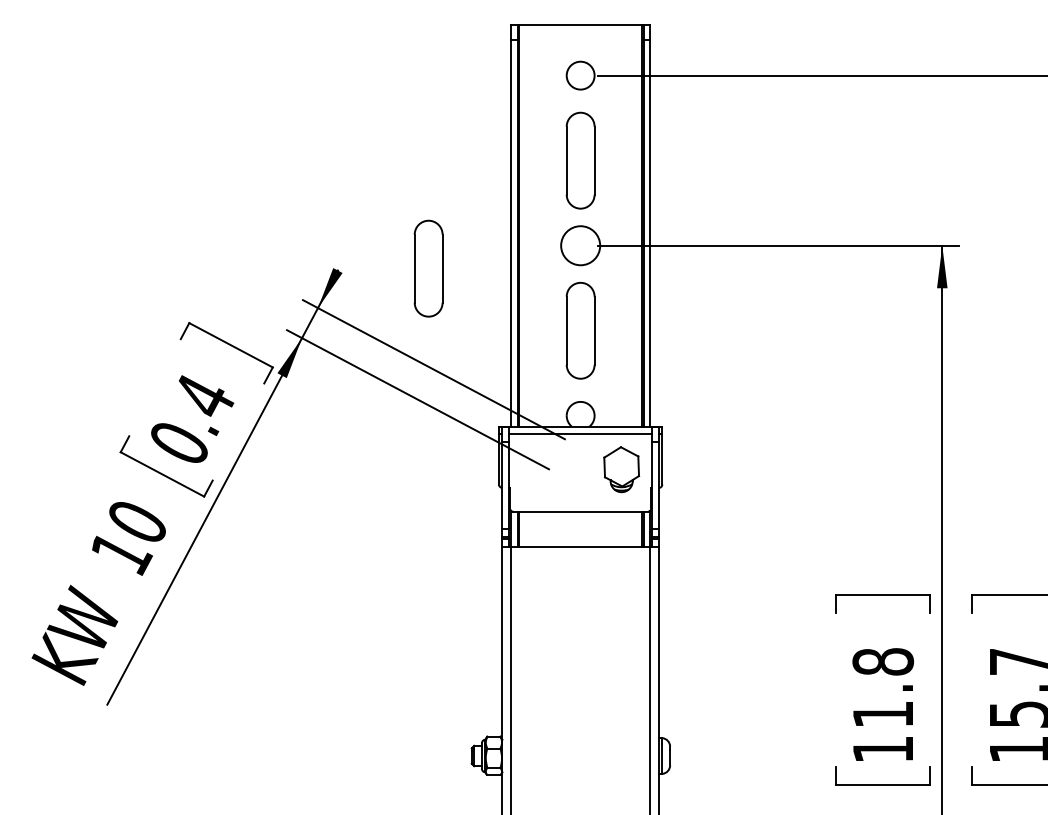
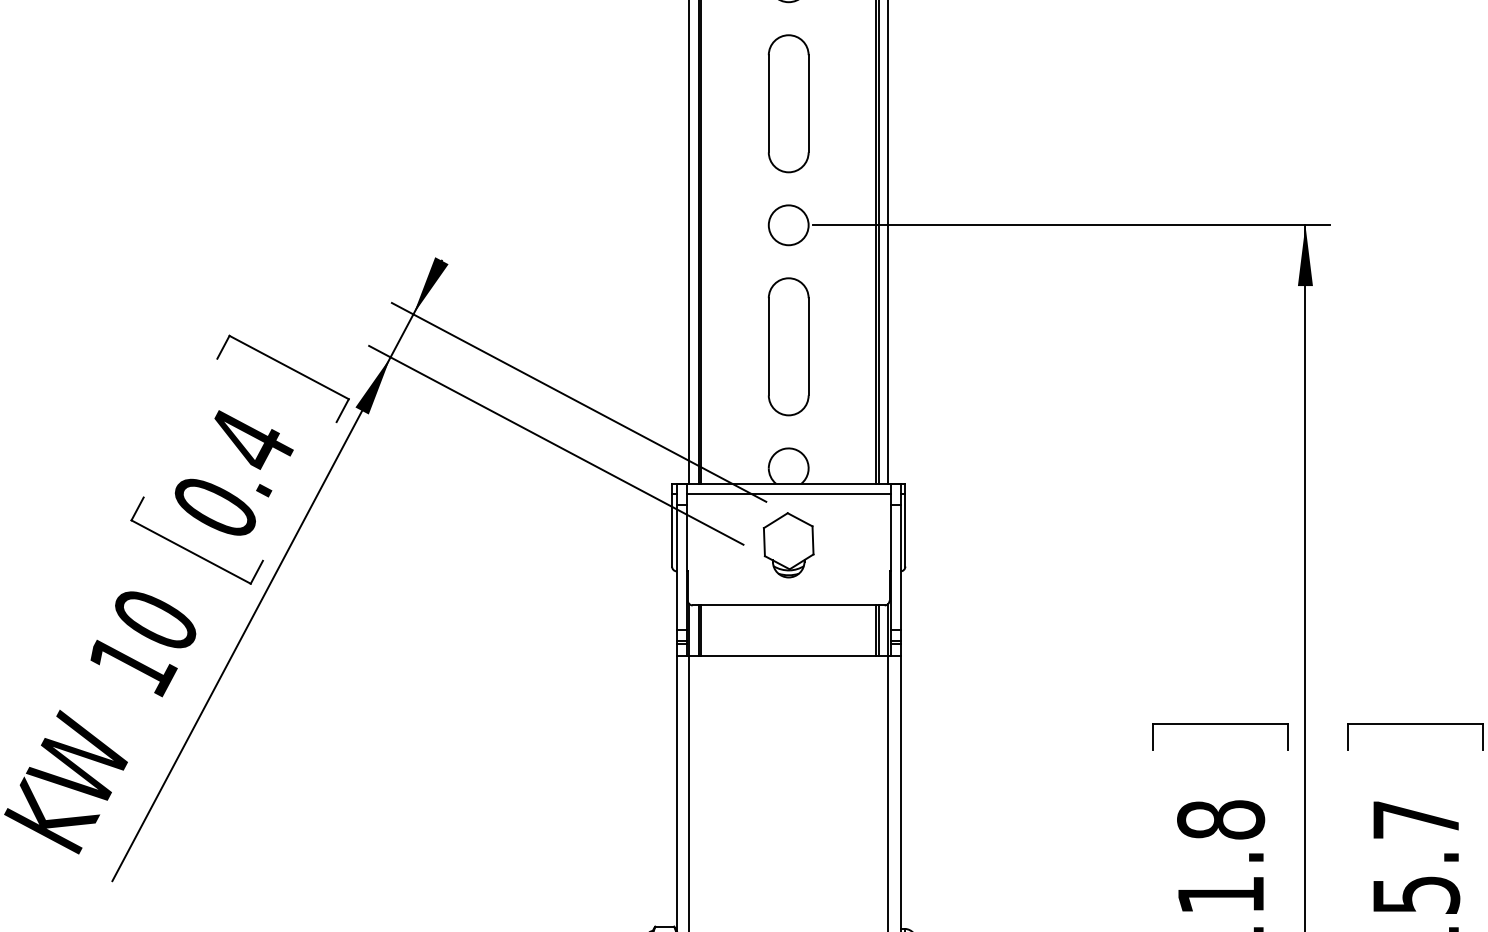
circle: (580, 245) -> (788, 224), size x0.71
part: (428, 268) -> (571, 257), removed
part: (621, 469) -> (788, 545), moved

